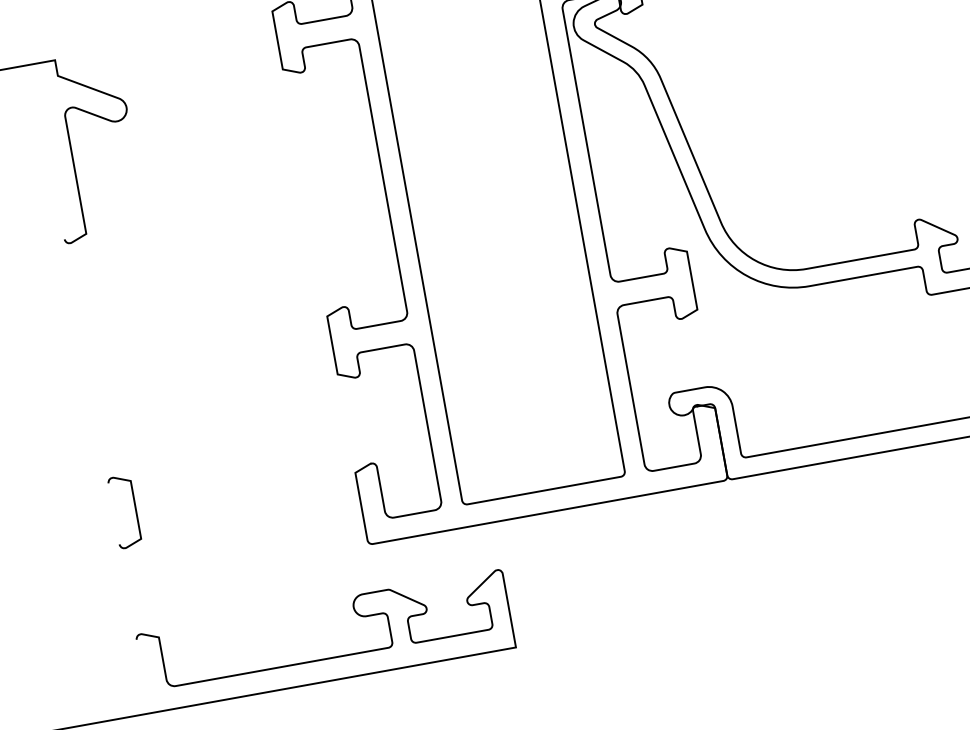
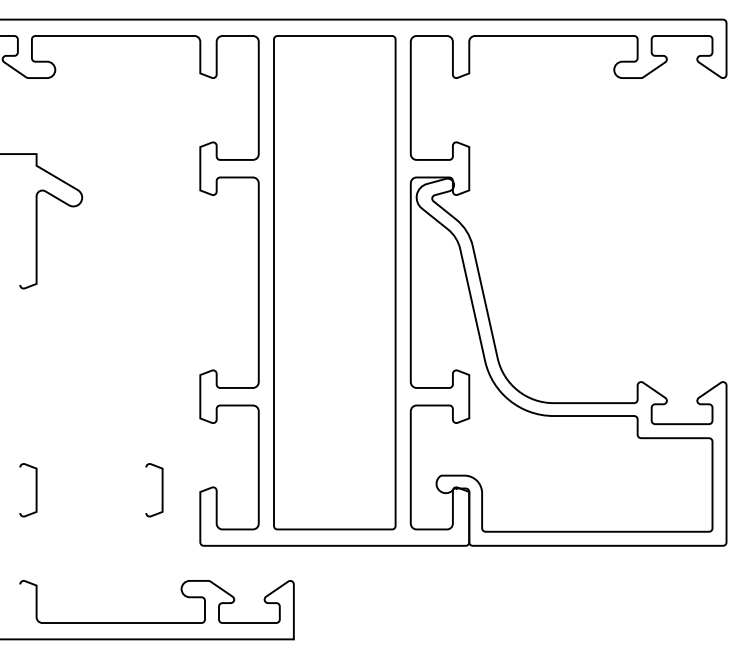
curve: (303, 480) -> (161, 490), added

